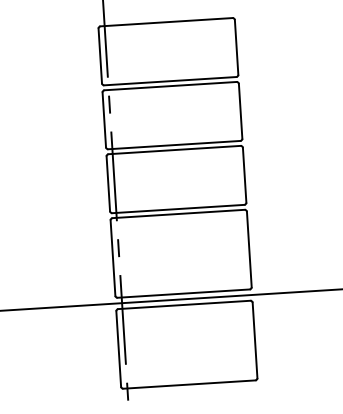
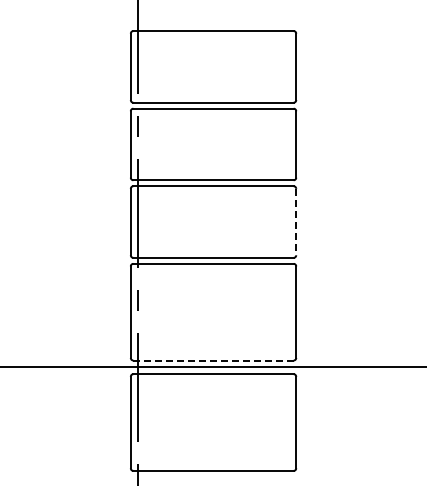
line: (244, 175) -> (296, 222), solid -> dashed
line: (183, 293) -> (213, 360), solid -> dashed

